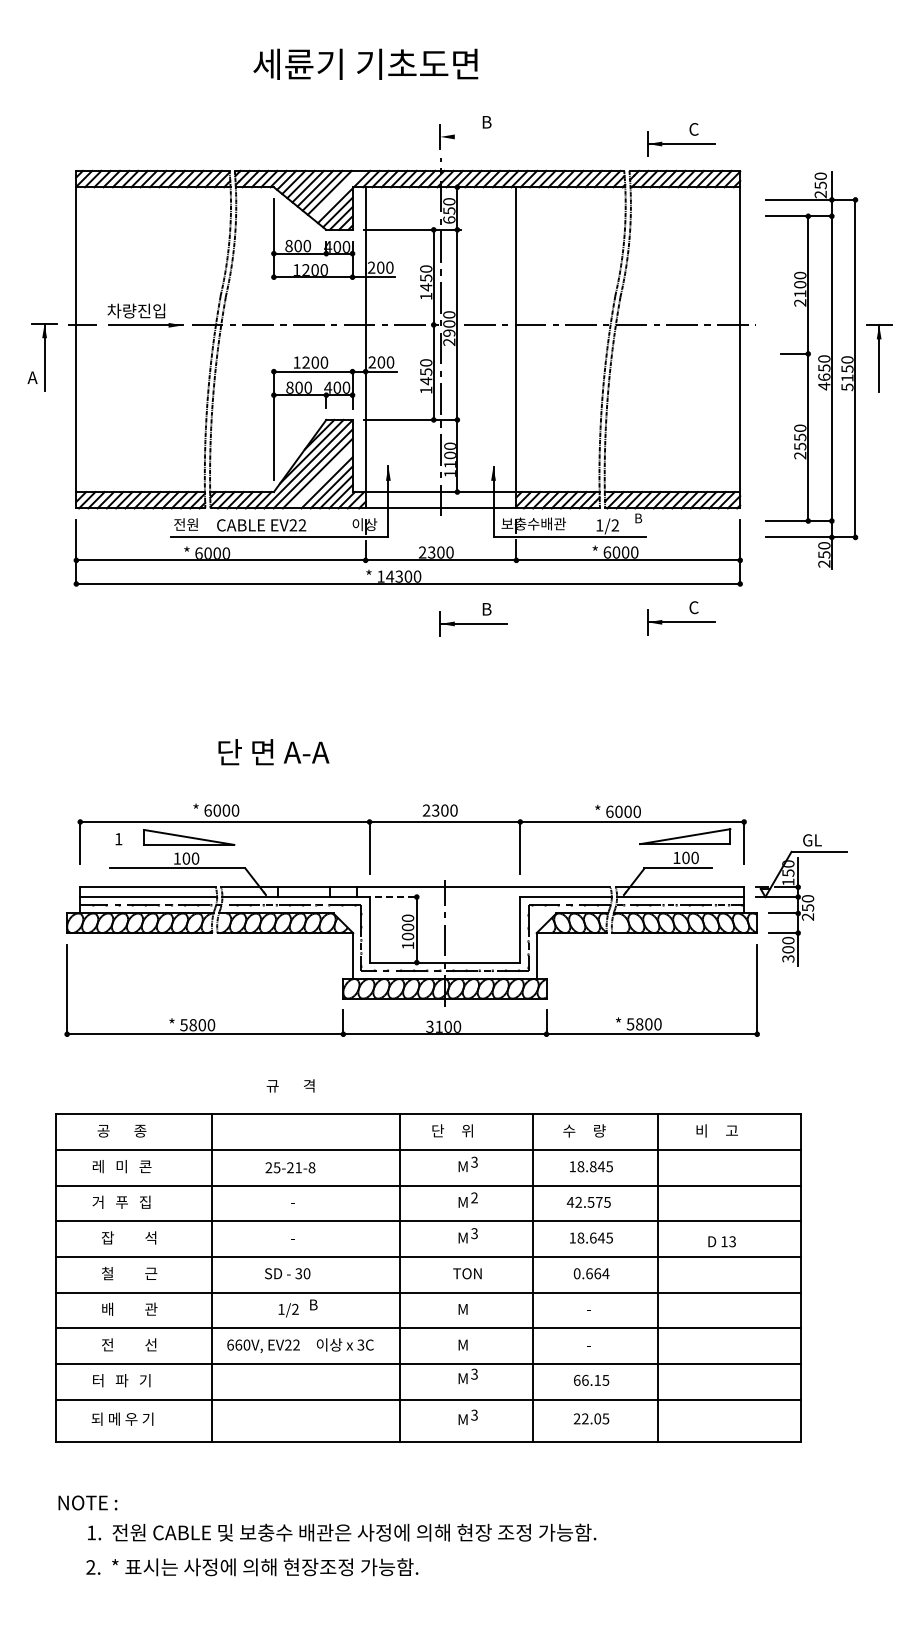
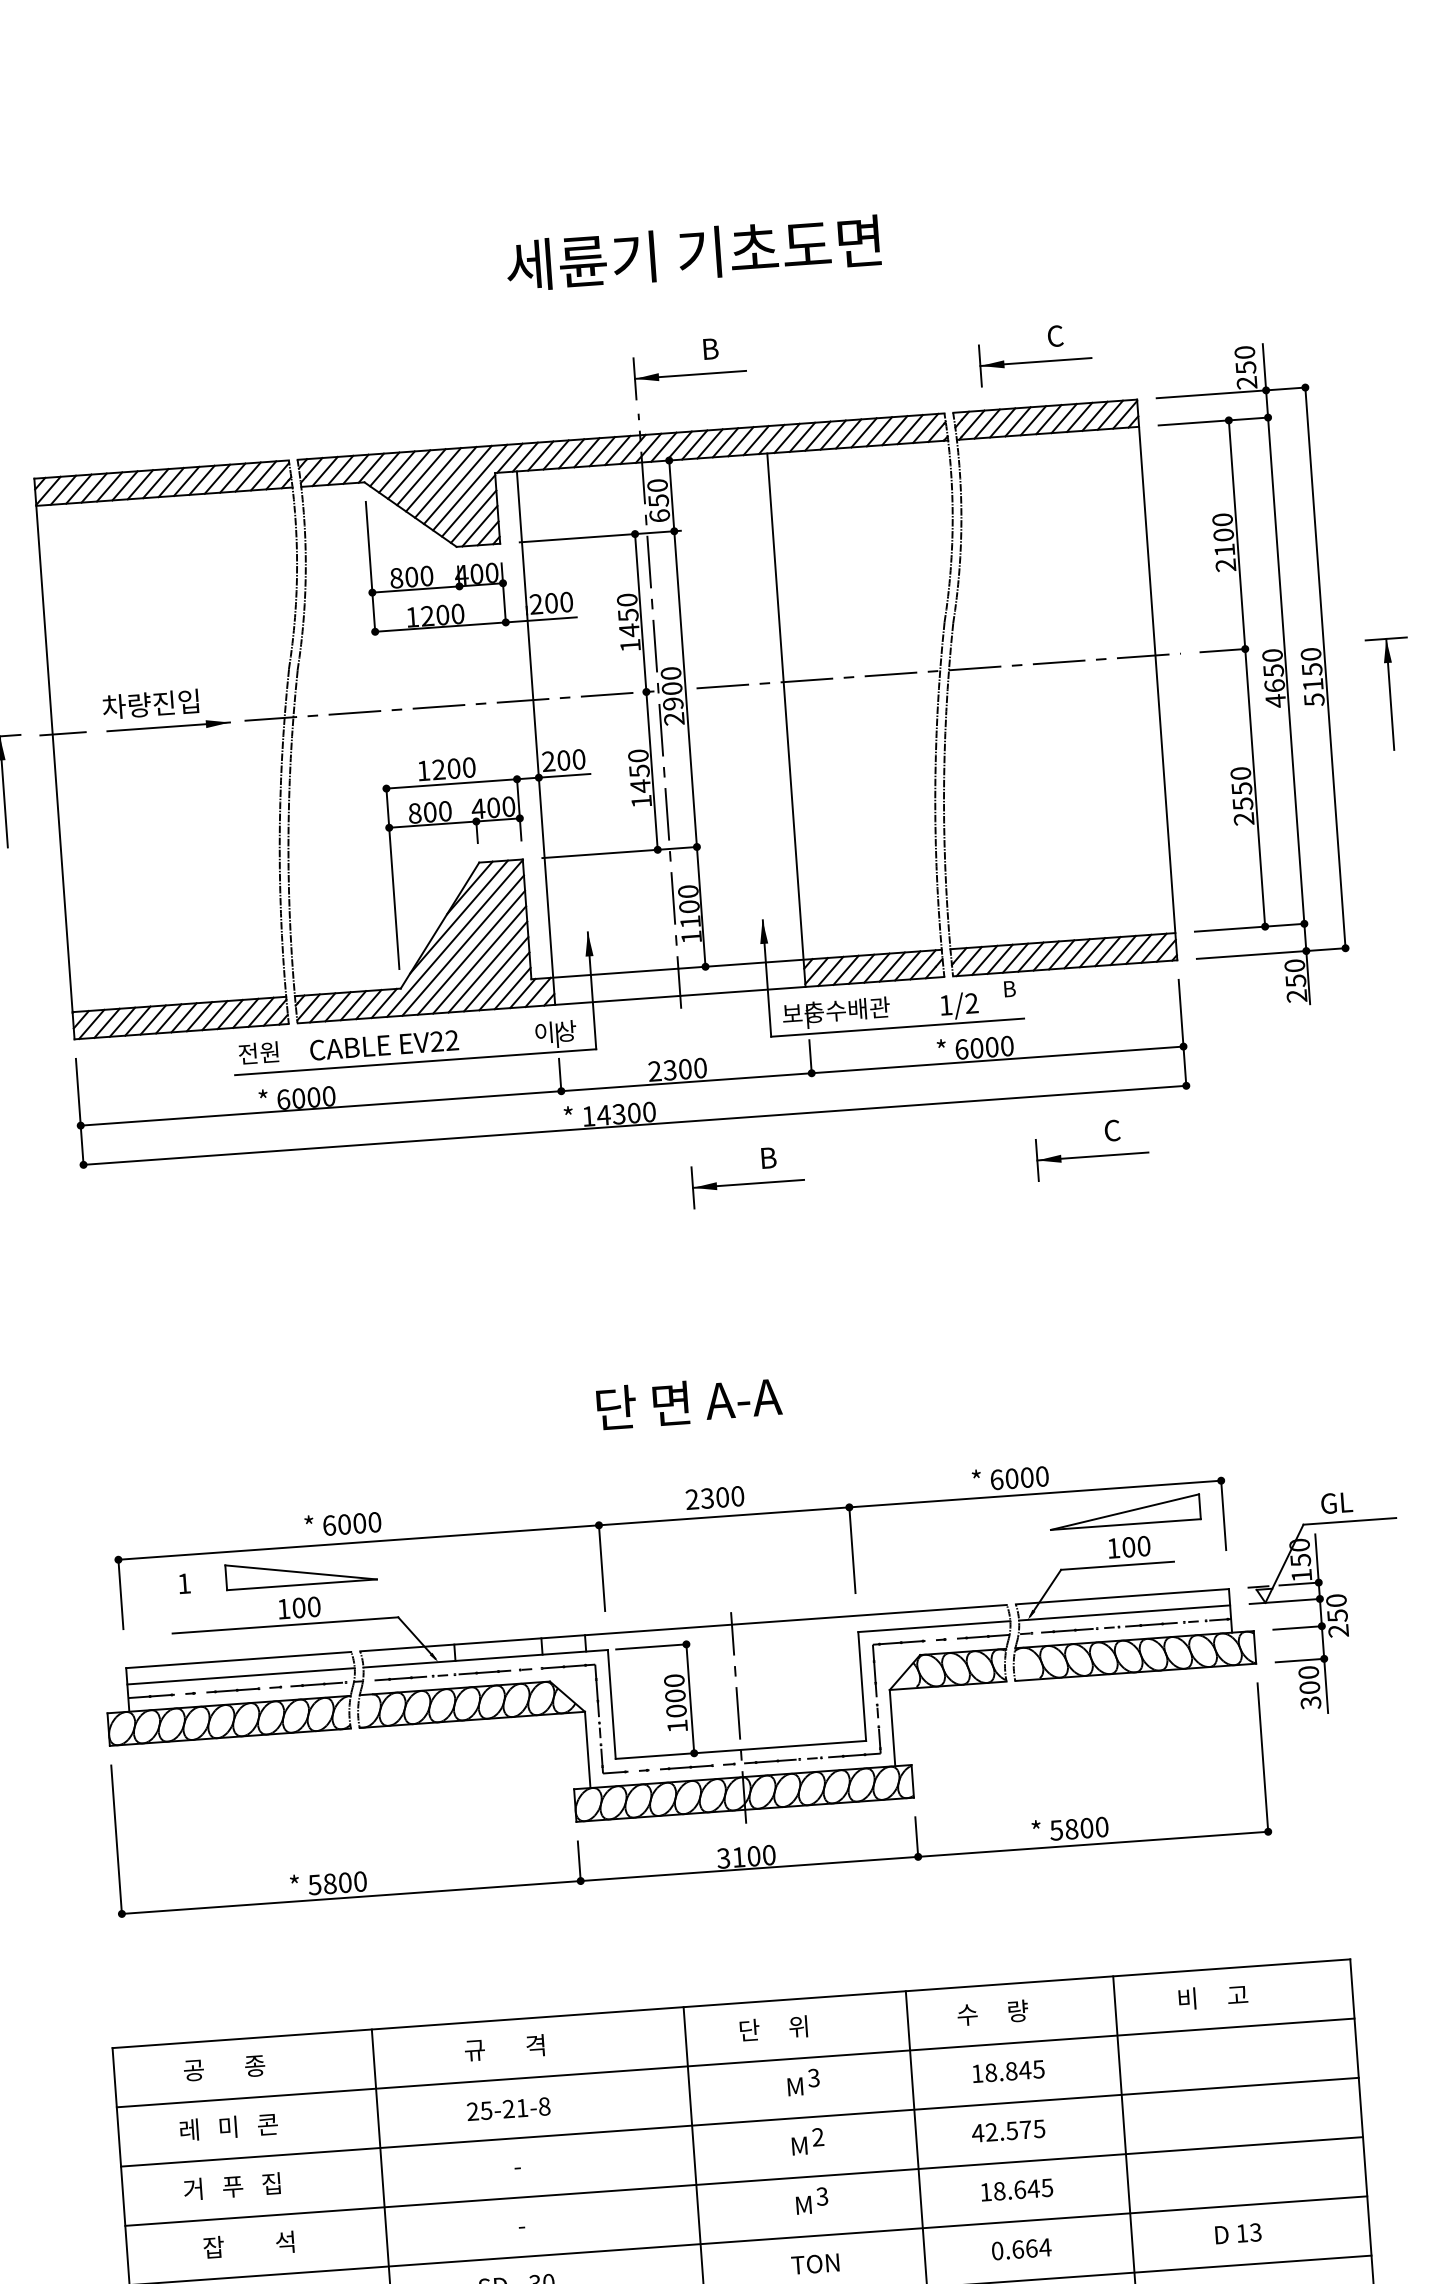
text: (365, 63) -> (692, 252), moved
line: (473, 136) -> (689, 374), added
line: (336, 194) -> (469, 486), added
part: (811, 370) -> (1252, 676), moved
line: (322, 478) -> (479, 960), added
text: (273, 752) -> (688, 1402), moved
line: (396, 897) -> (652, 1647), dashed -> solid
text: (290, 1085) -> (504, 2047), moved
text: (721, 1241) -> (1237, 2233), moved

